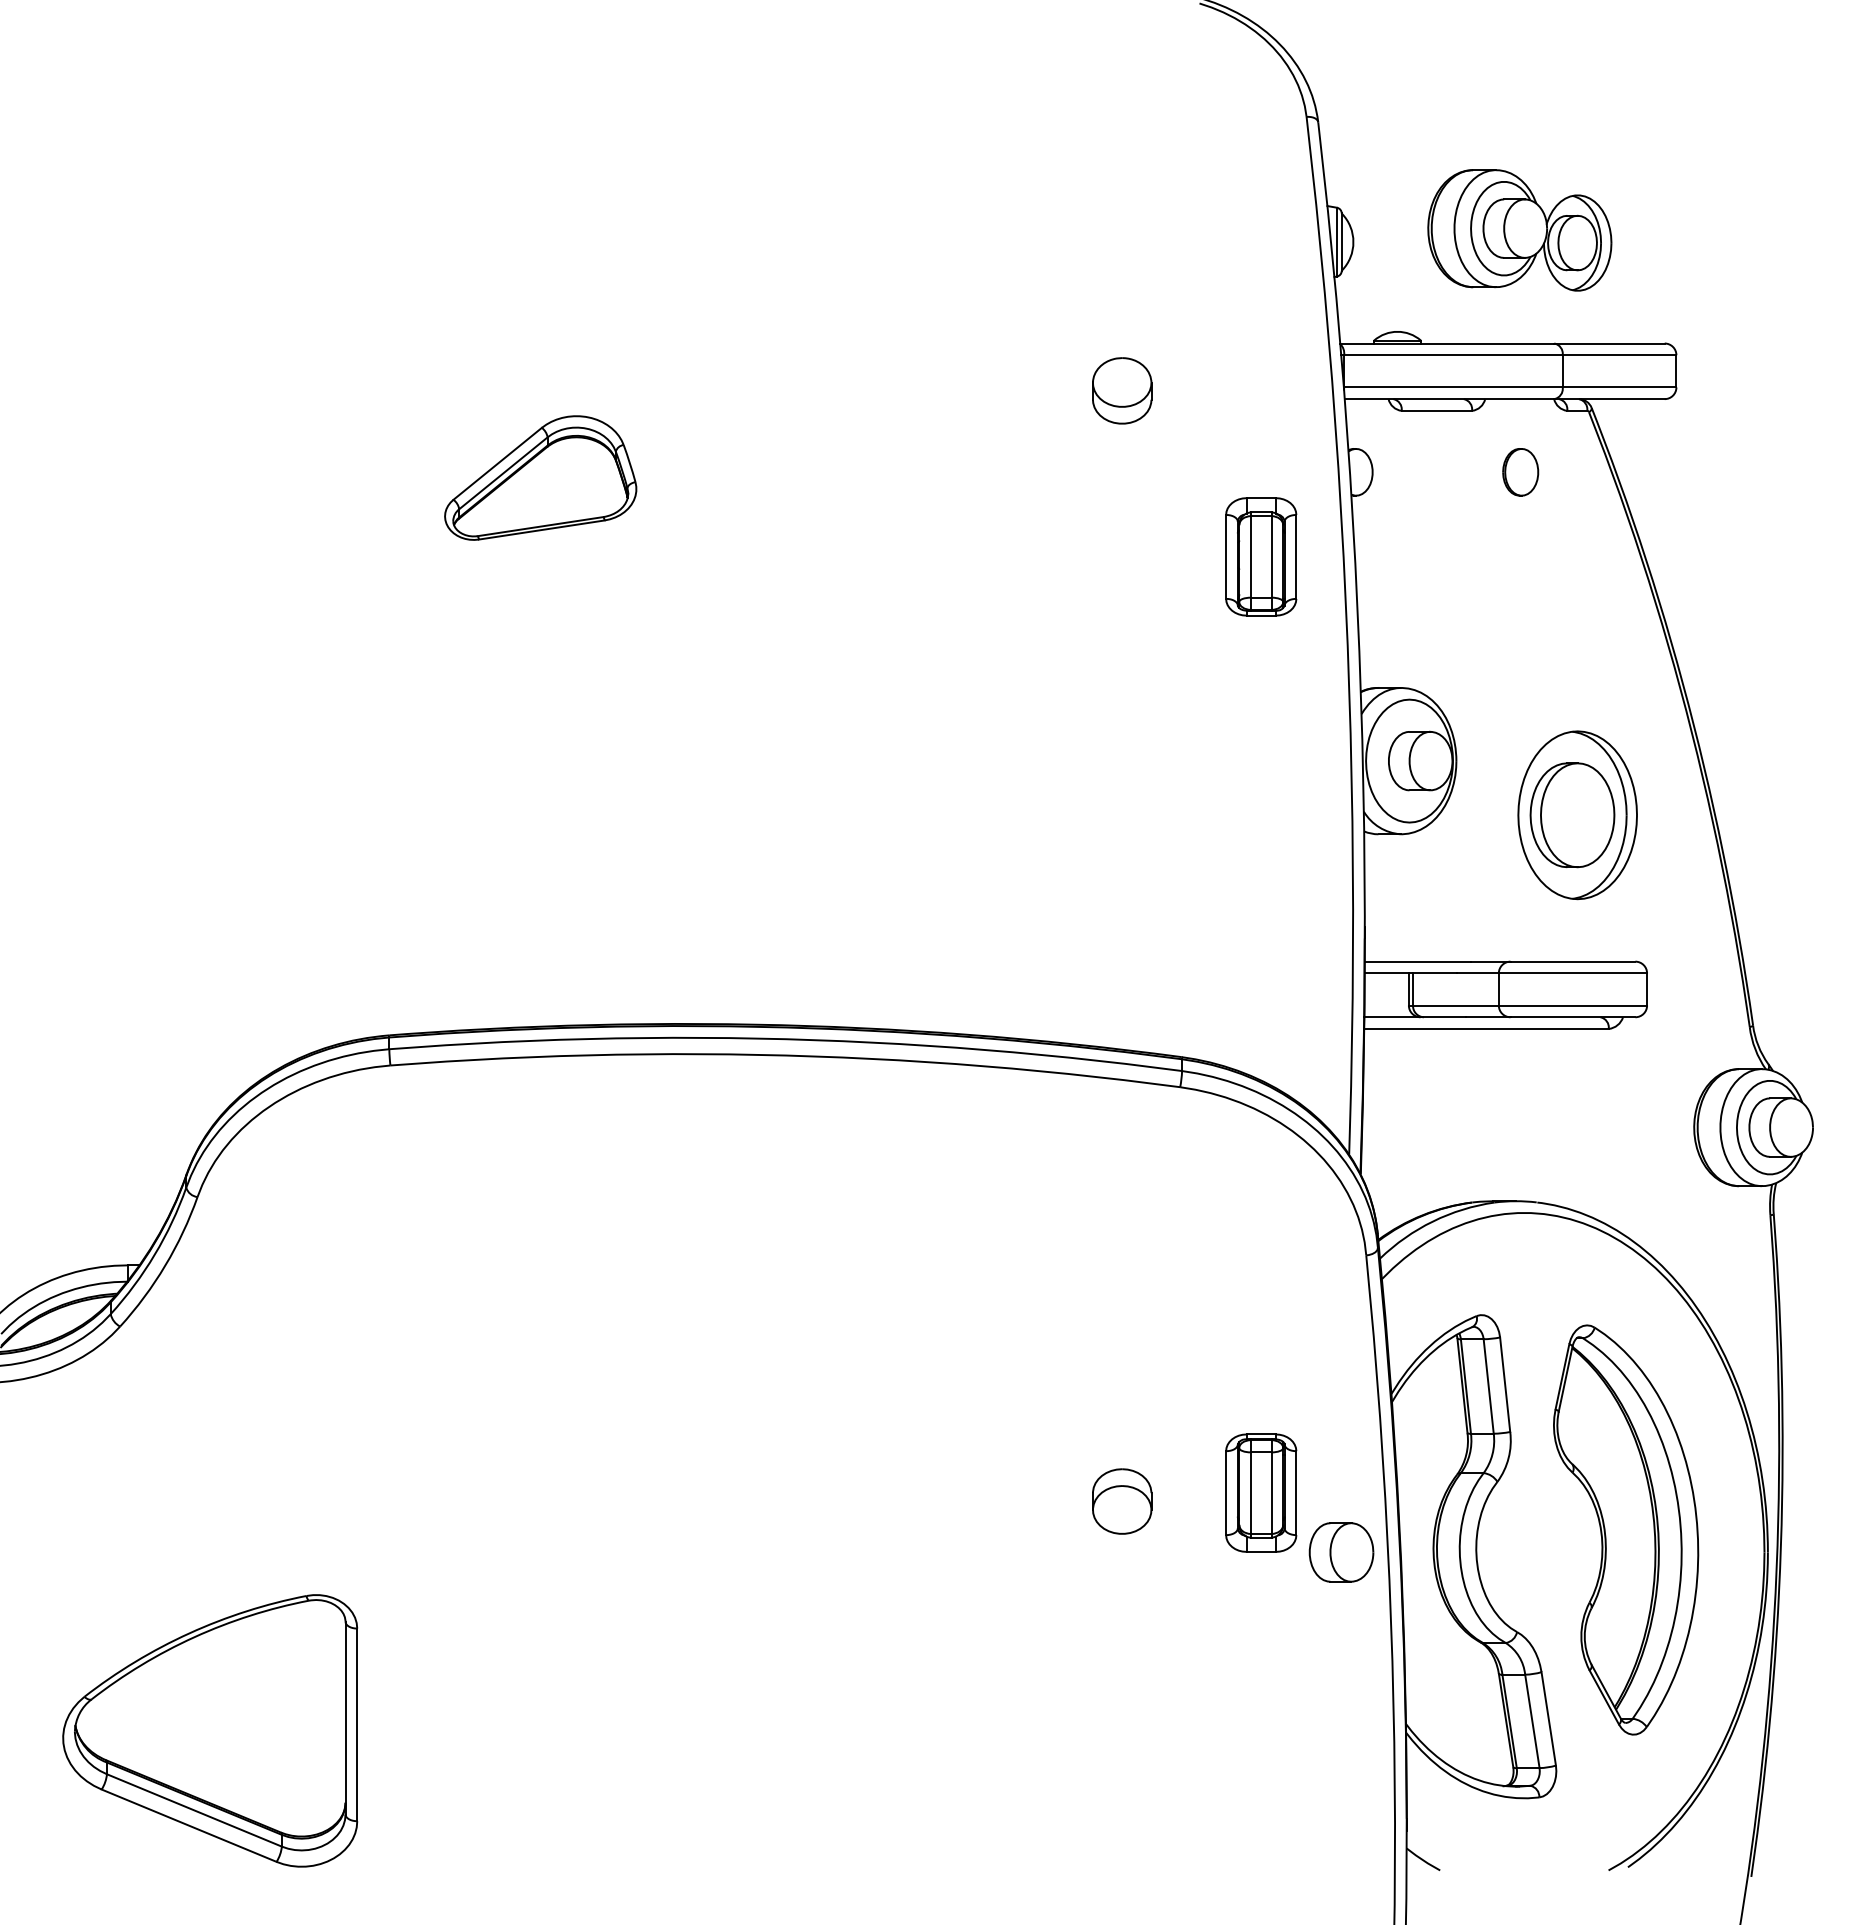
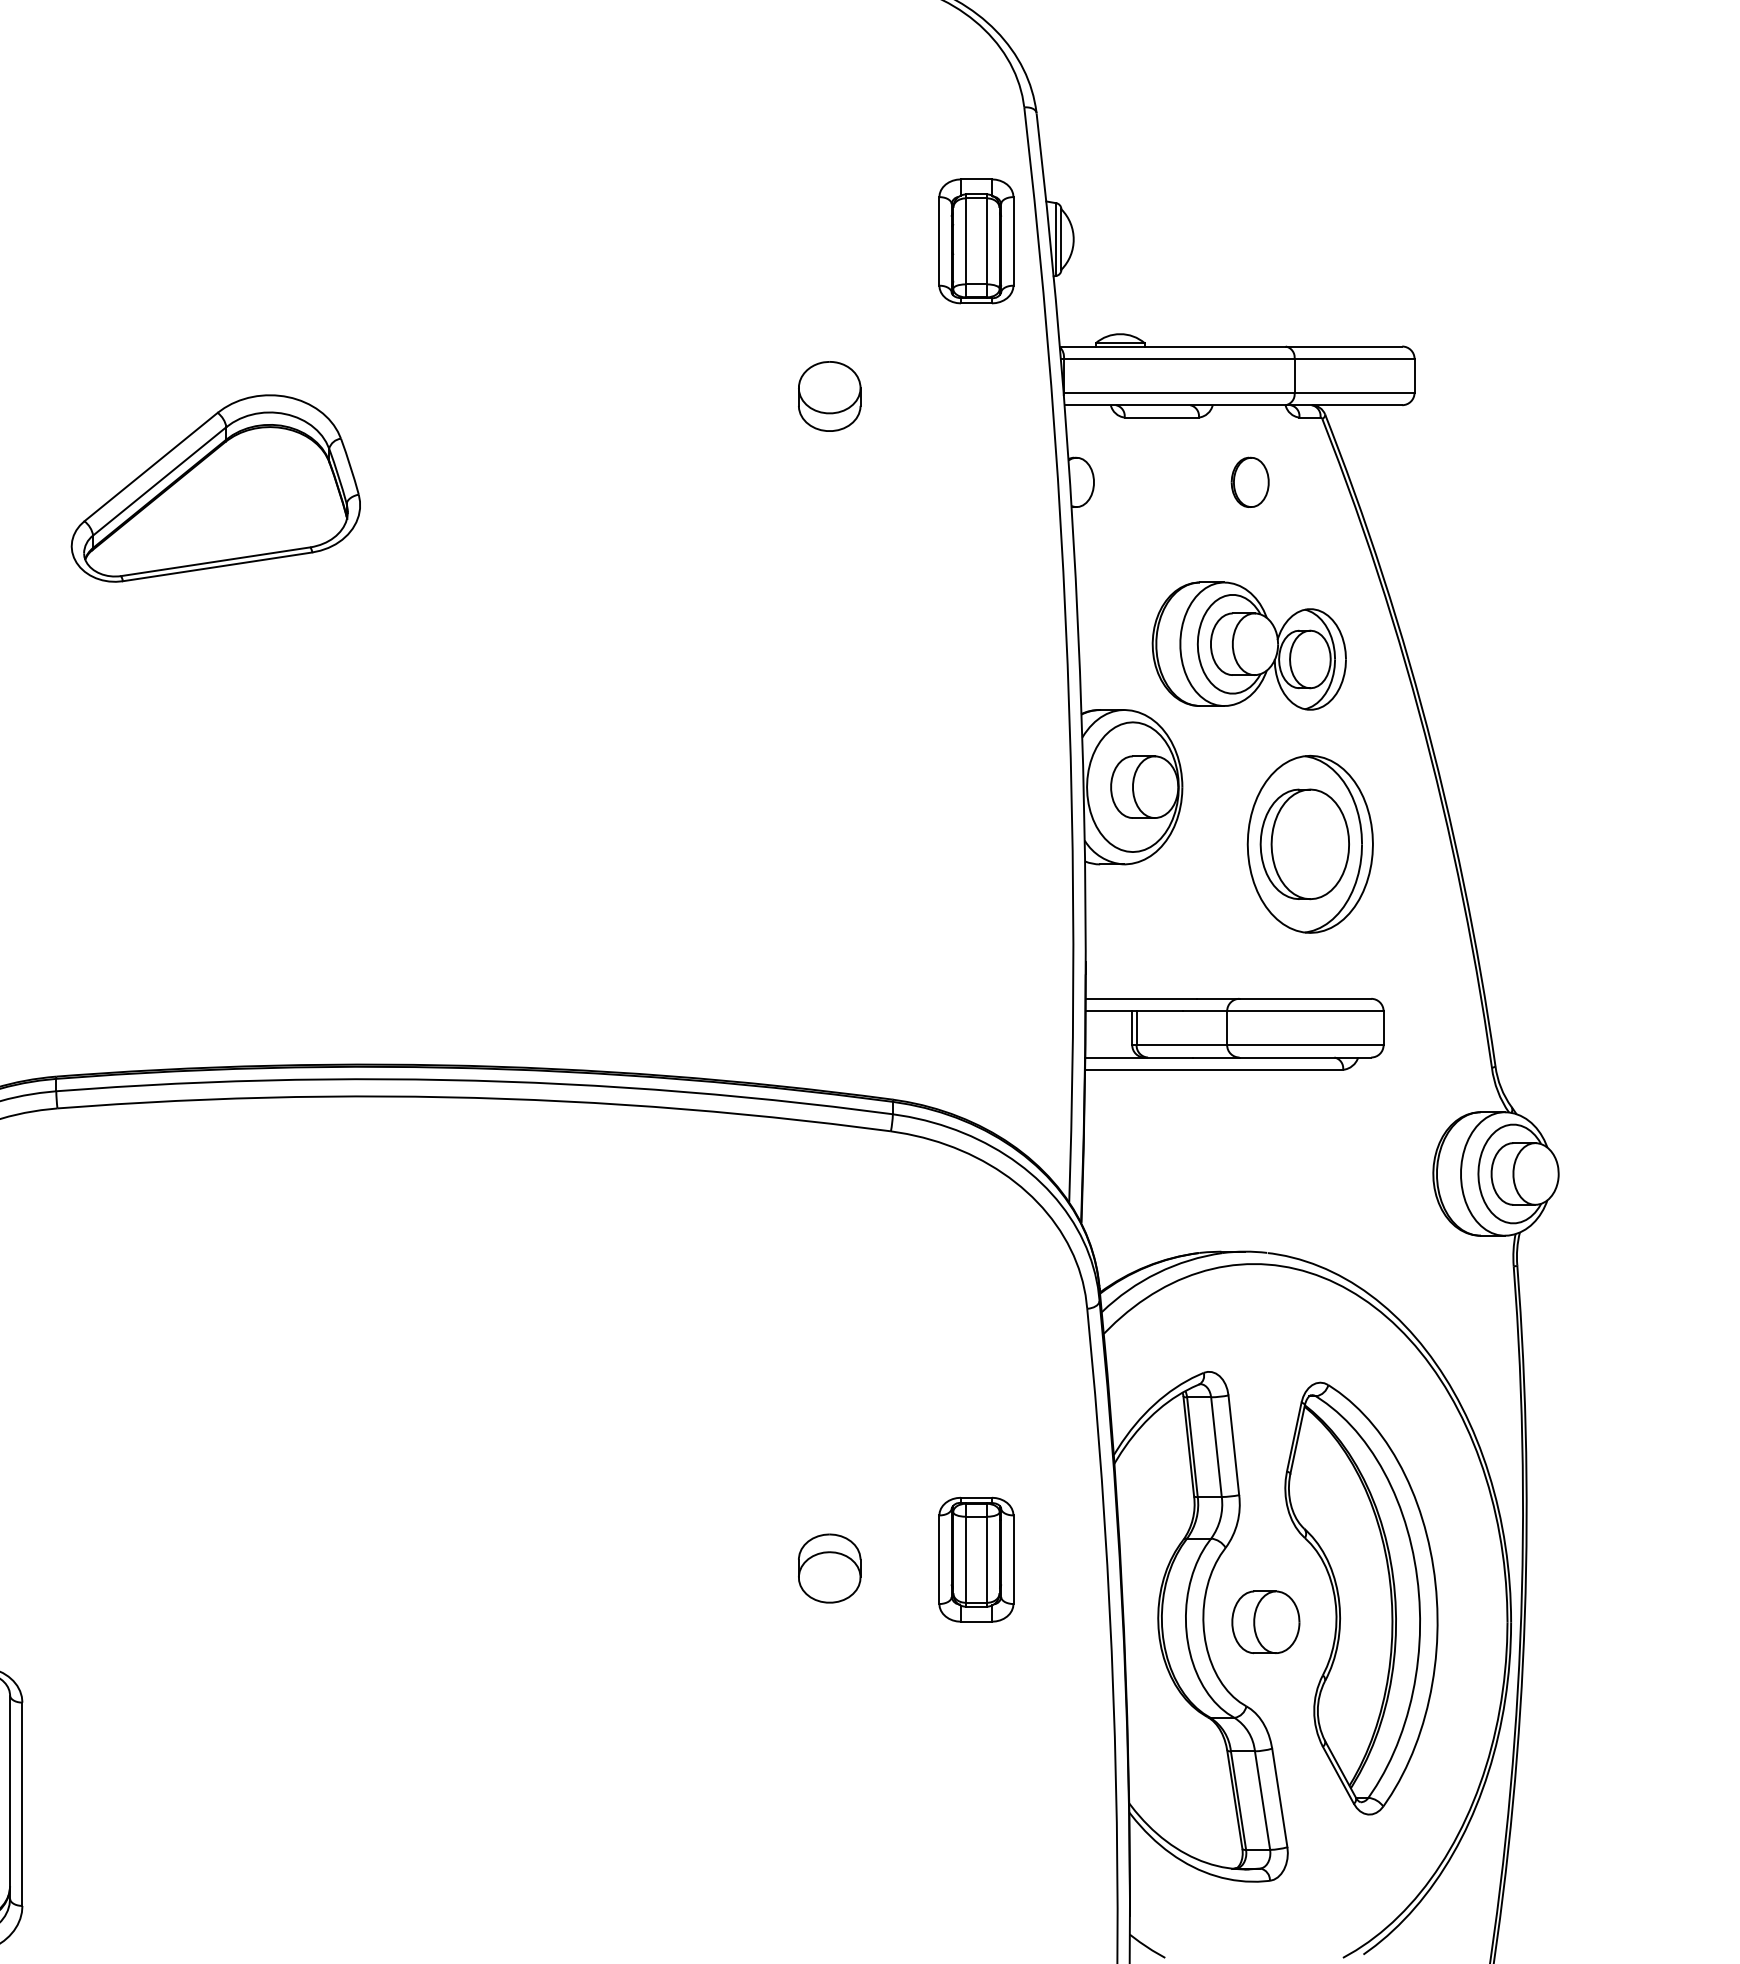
part: (1519, 230) -> (1248, 646), moved
part: (540, 477) -> (215, 487), size x1.43
part: (1261, 556) -> (976, 240), moved
part: (1341, 1552) -> (1265, 1622), moved

